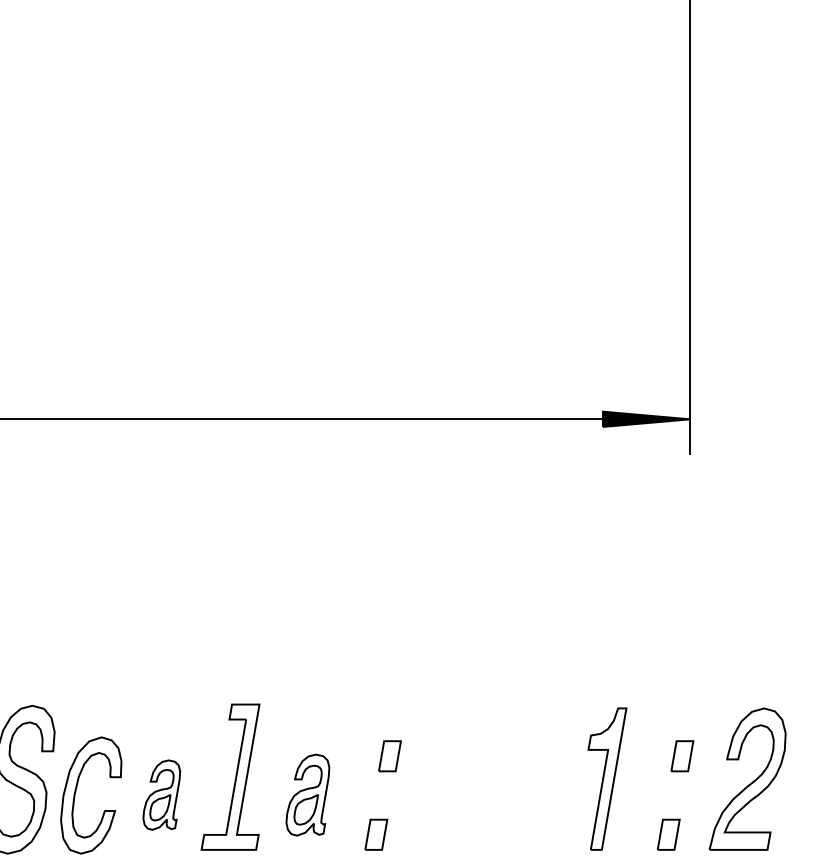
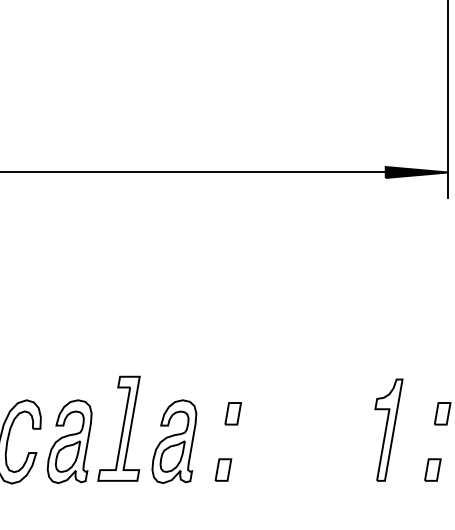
part: (161, 794) -> (69, 441), size x1.67
part: (307, 794) -> (174, 441), size x1.43

